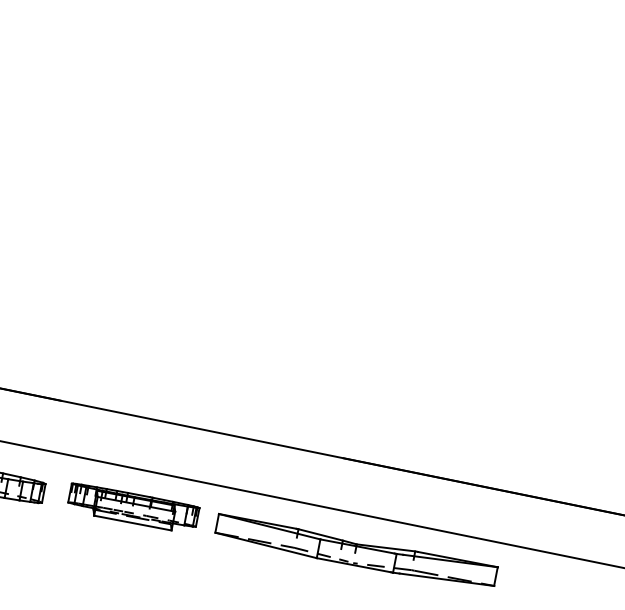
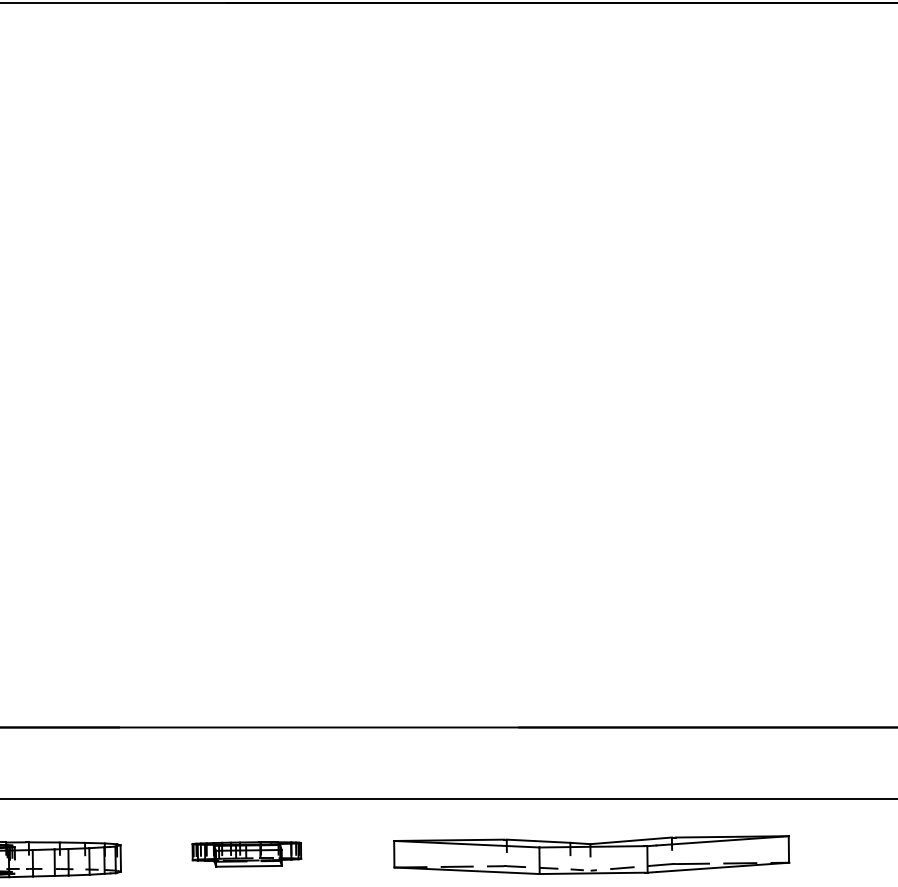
part: (132, 508) -> (246, 854), size x0.6
part: (356, 551) -> (591, 854), moved

